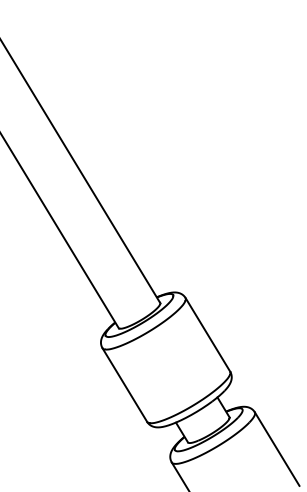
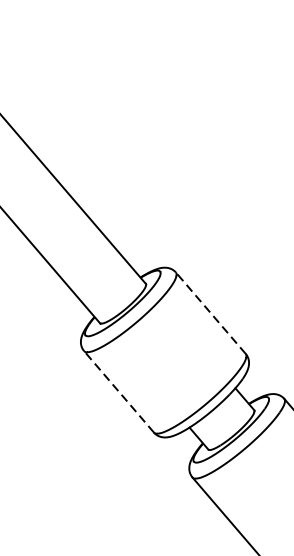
line: (207, 334) -> (210, 312), solid -> dashed
line: (124, 384) -> (118, 391), solid -> dashed

